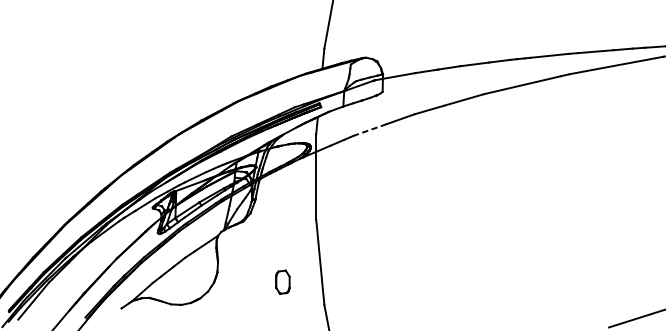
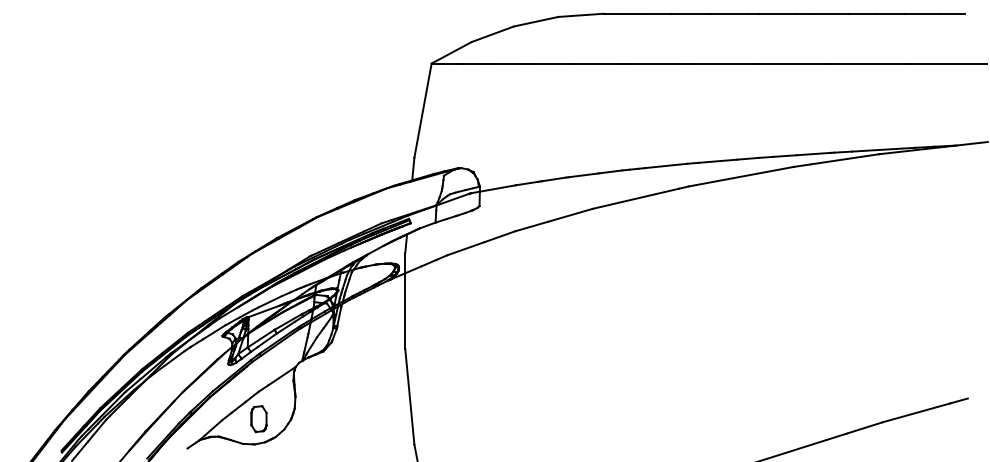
line: (370, 129) -> (465, 248), dashed -> solid
part: (282, 282) -> (258, 419), moved

